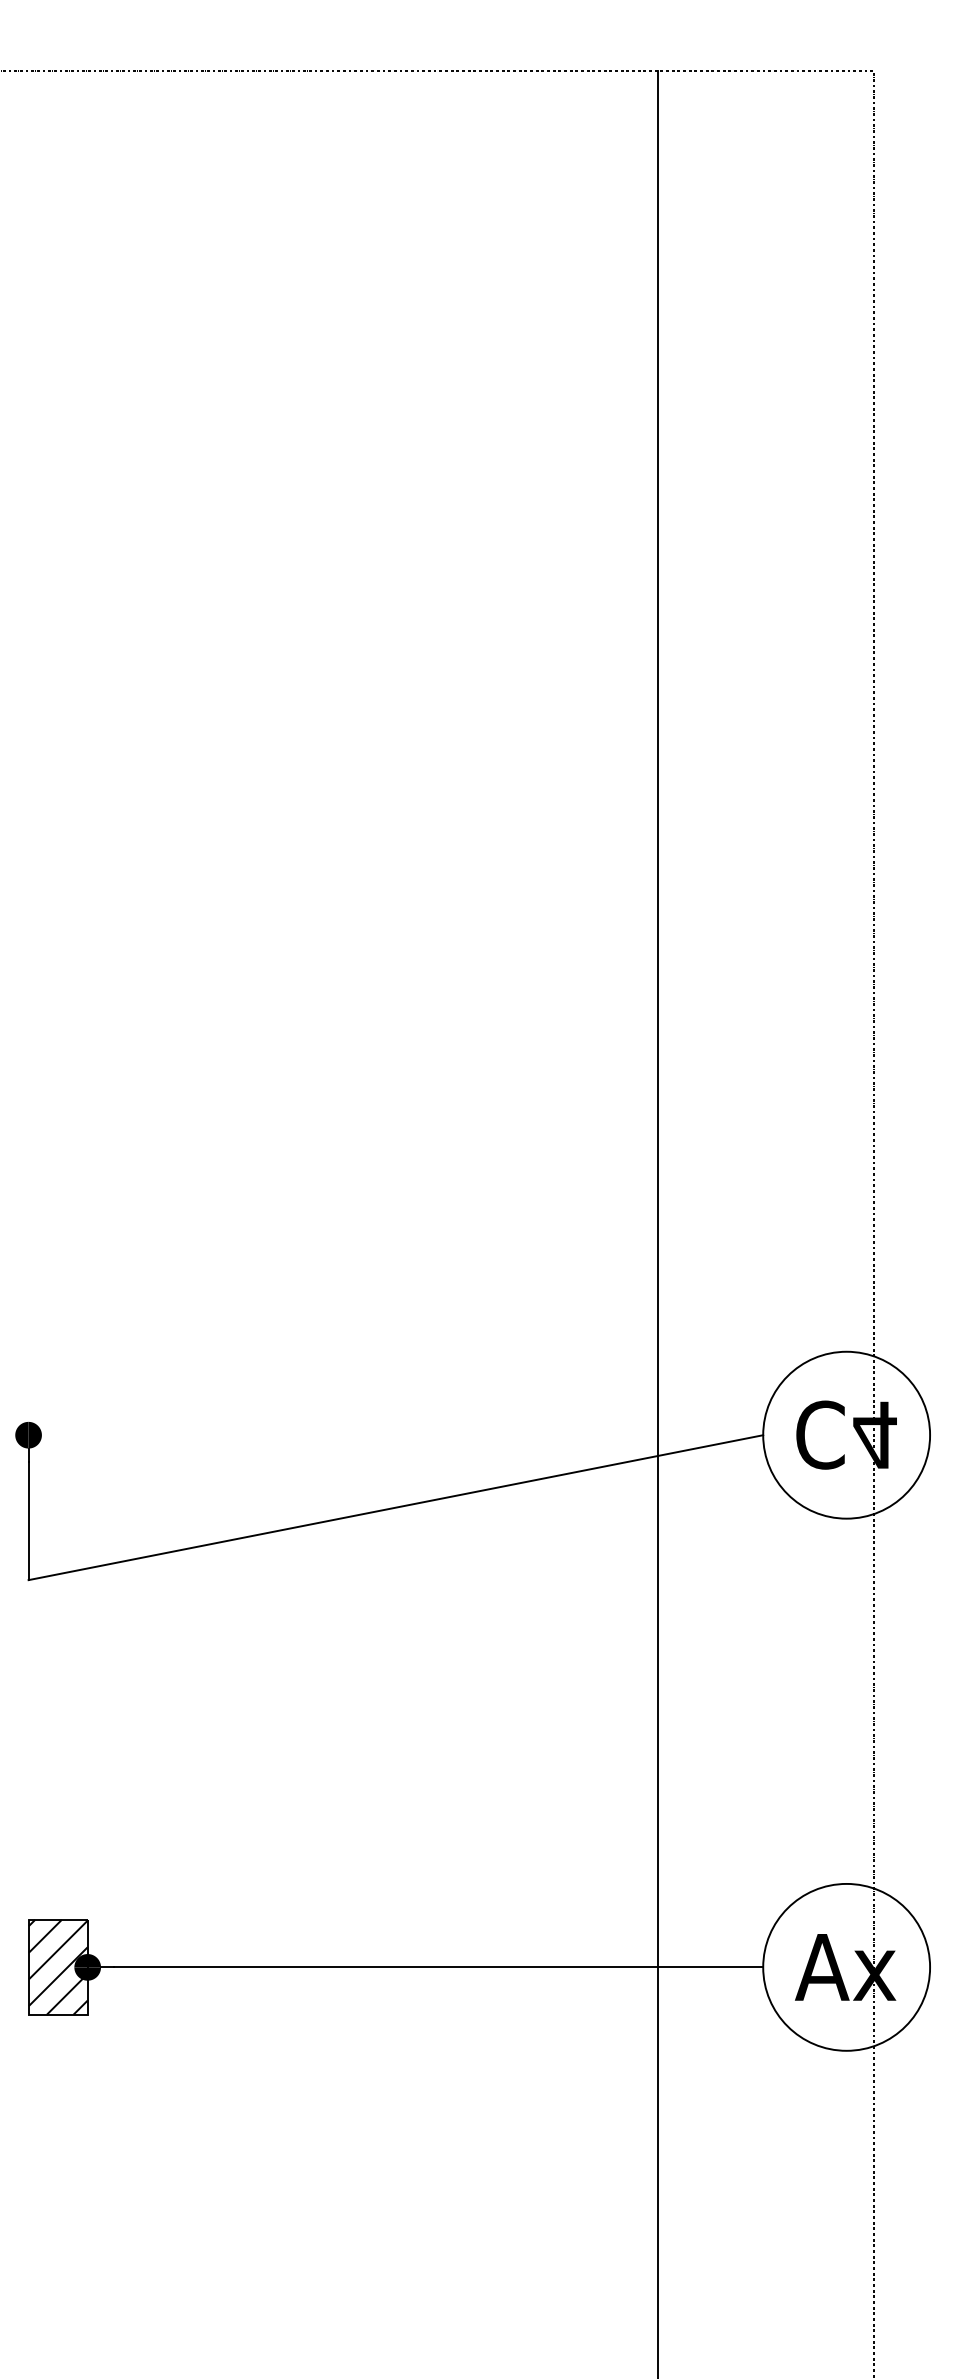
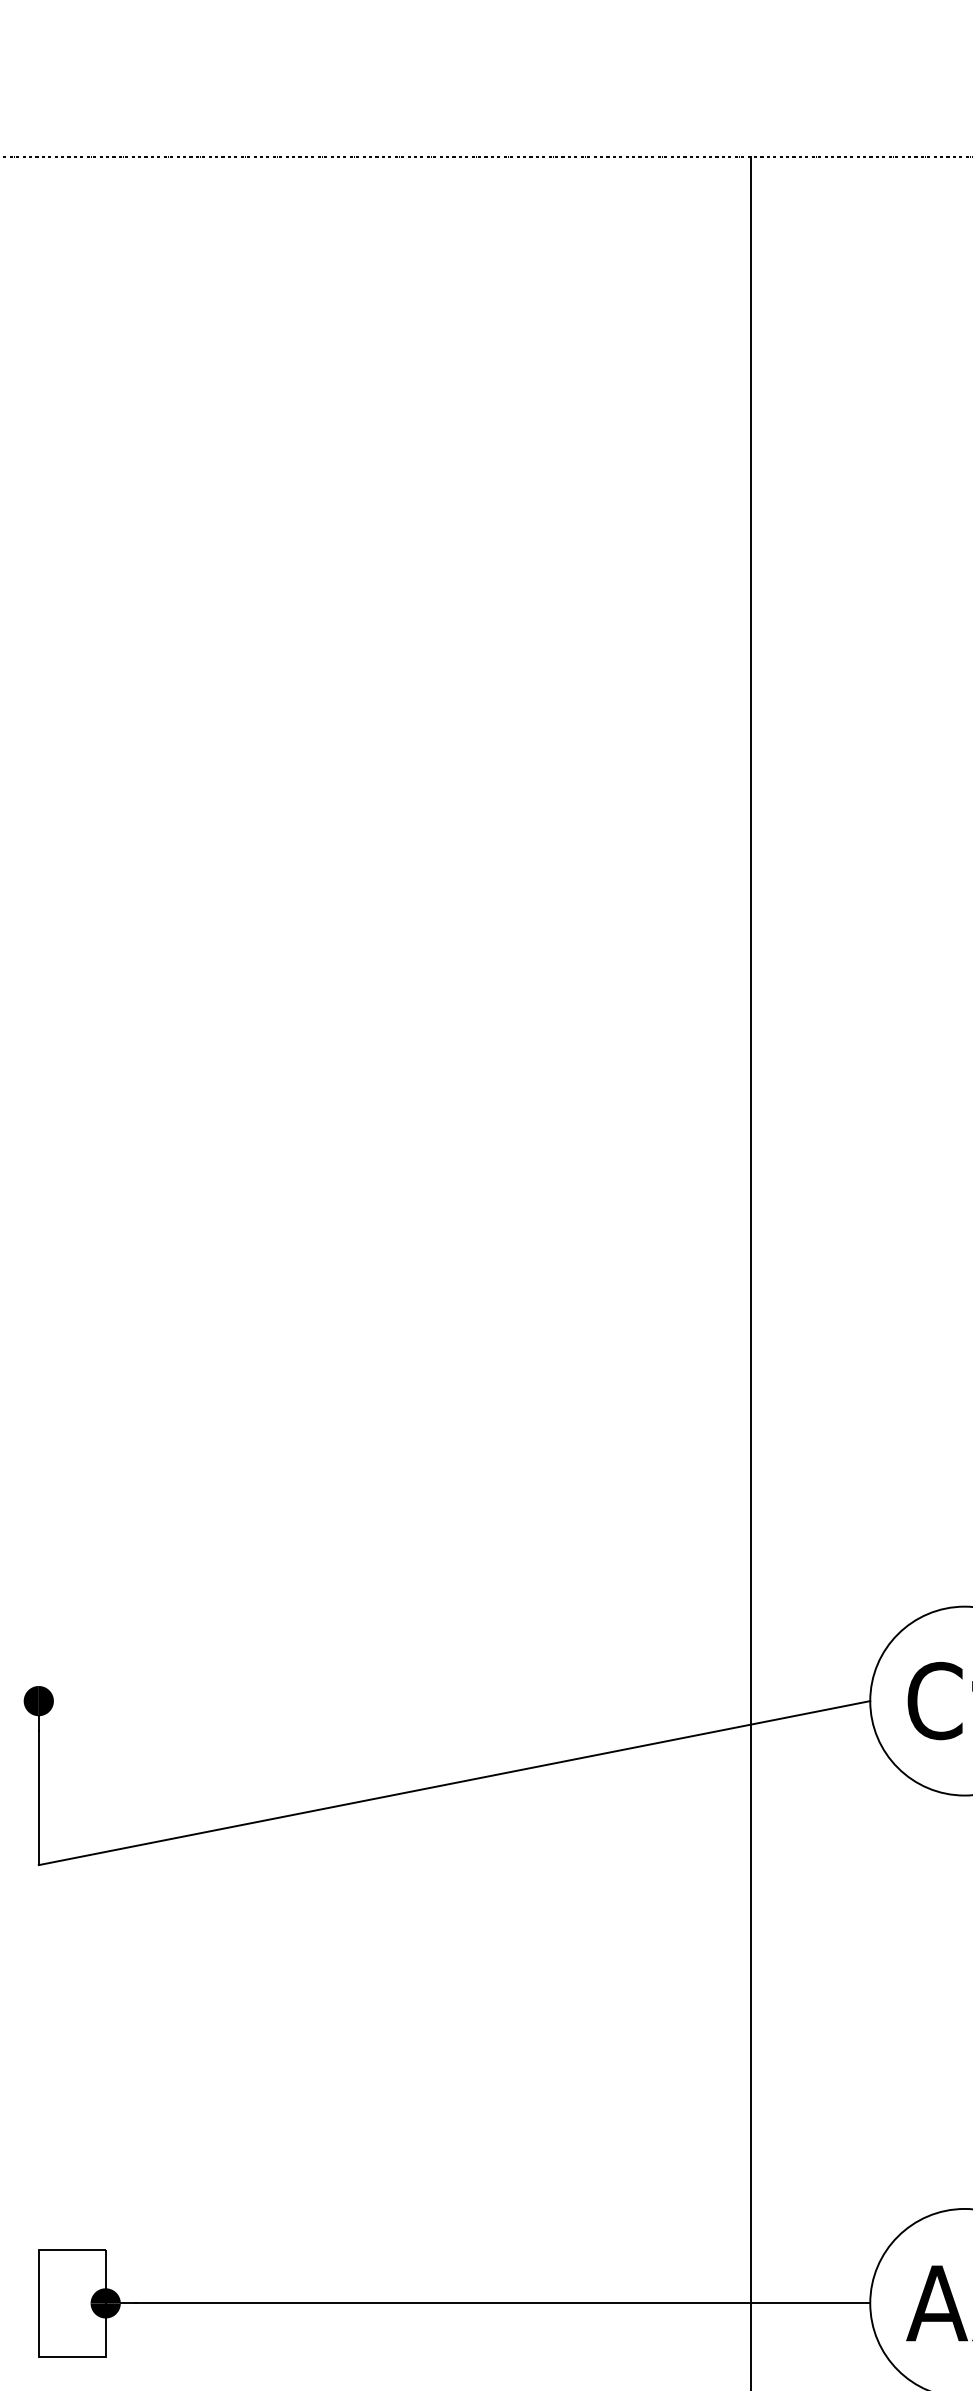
hatch: (57, 1966) -> (71, 2302), removed

